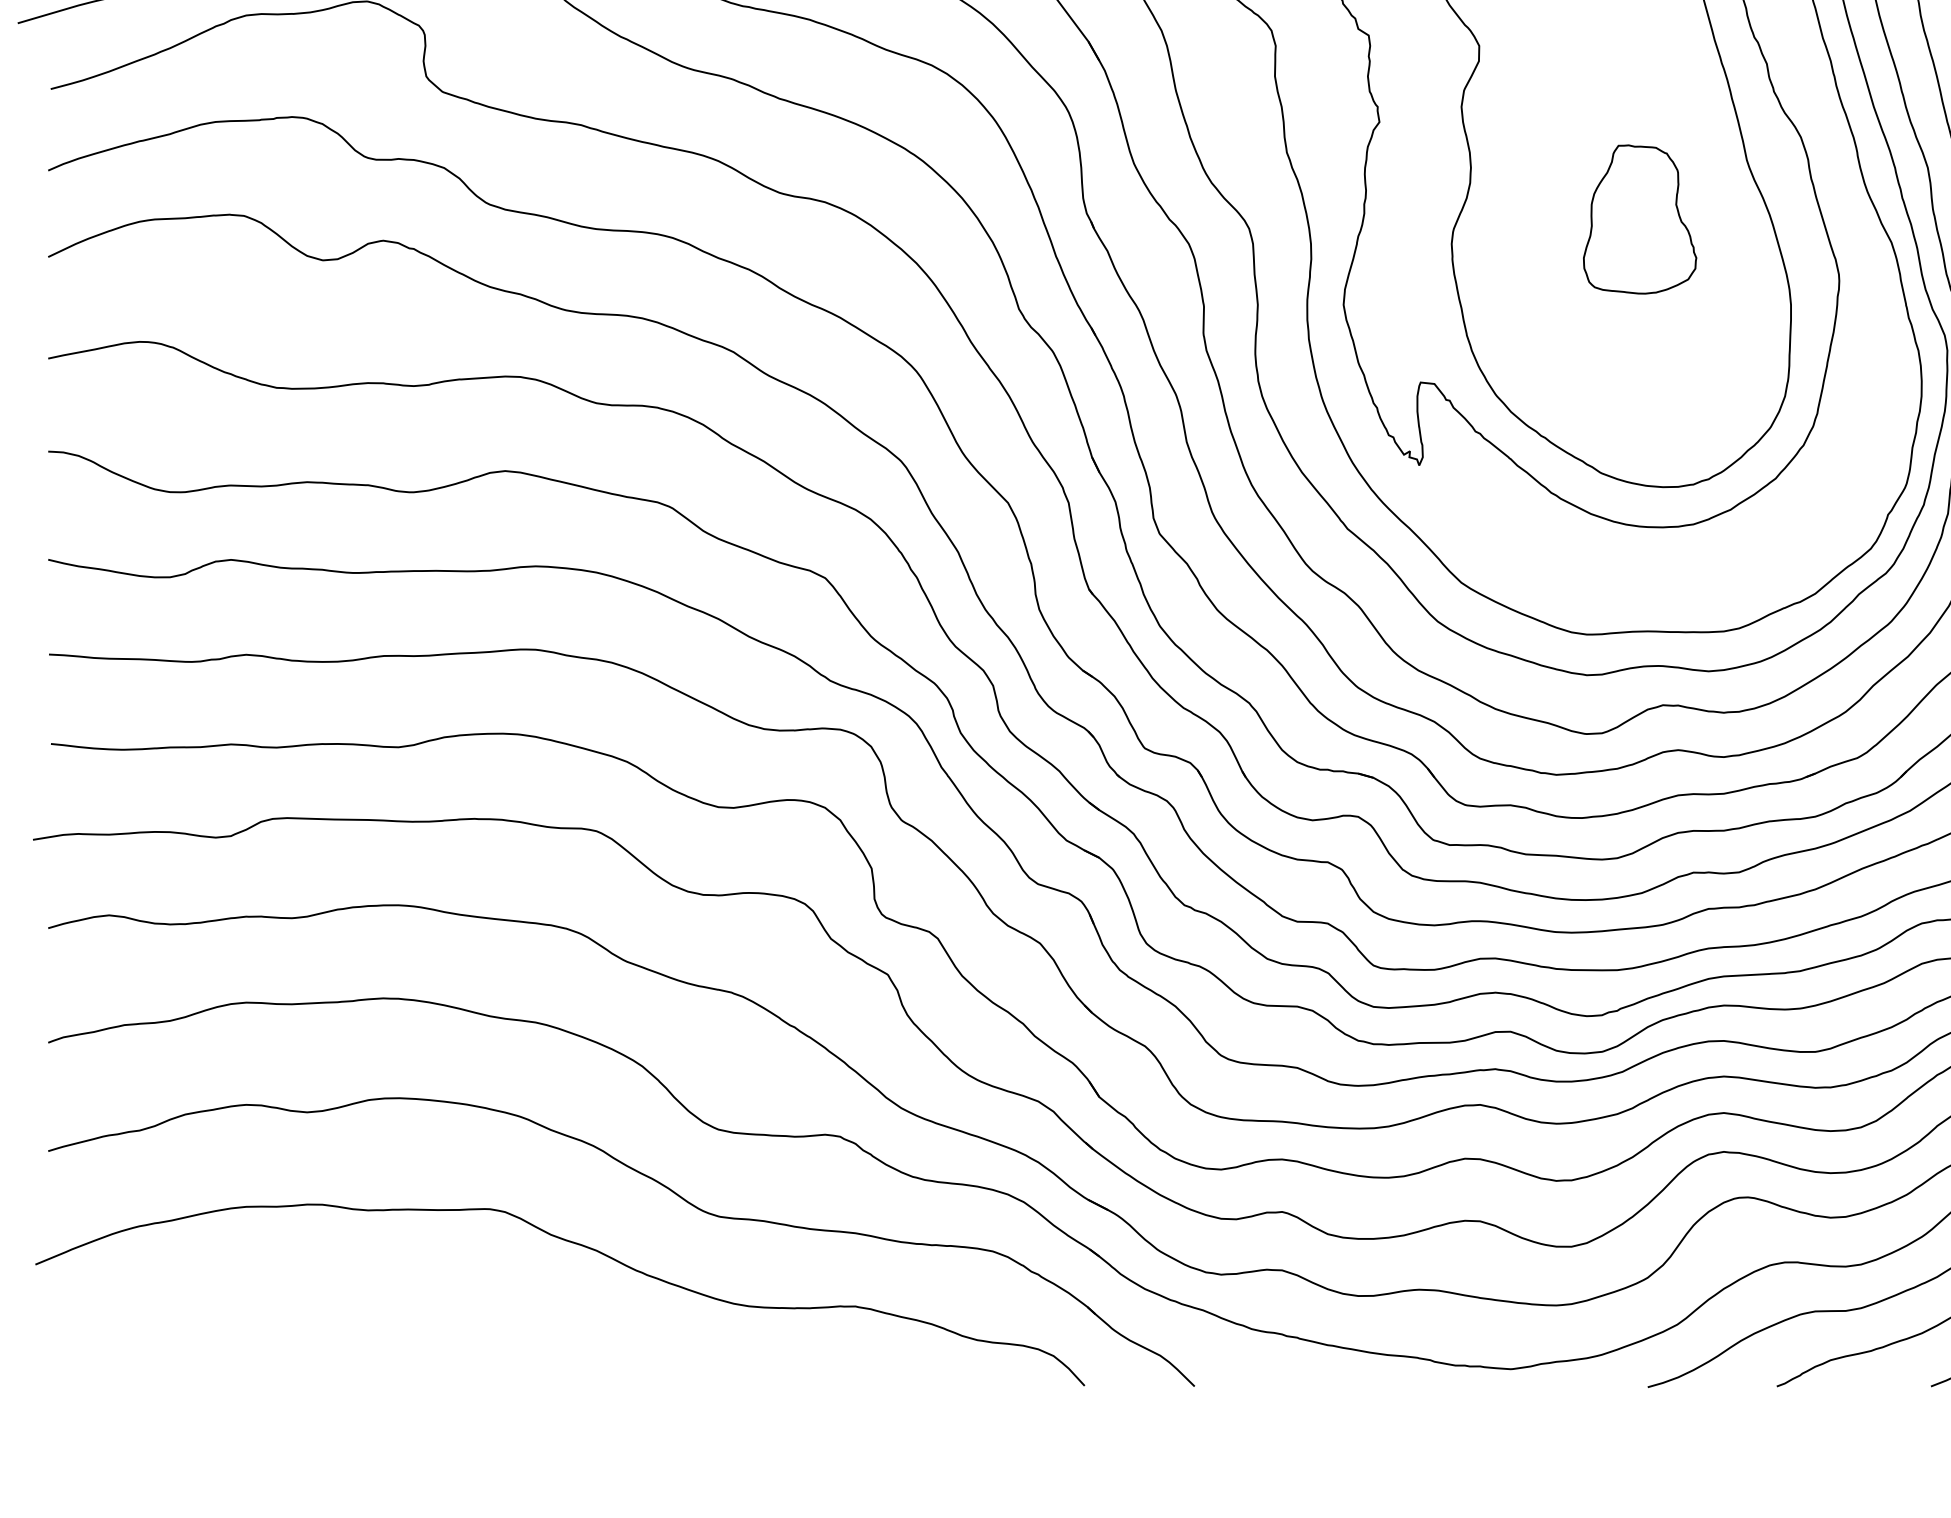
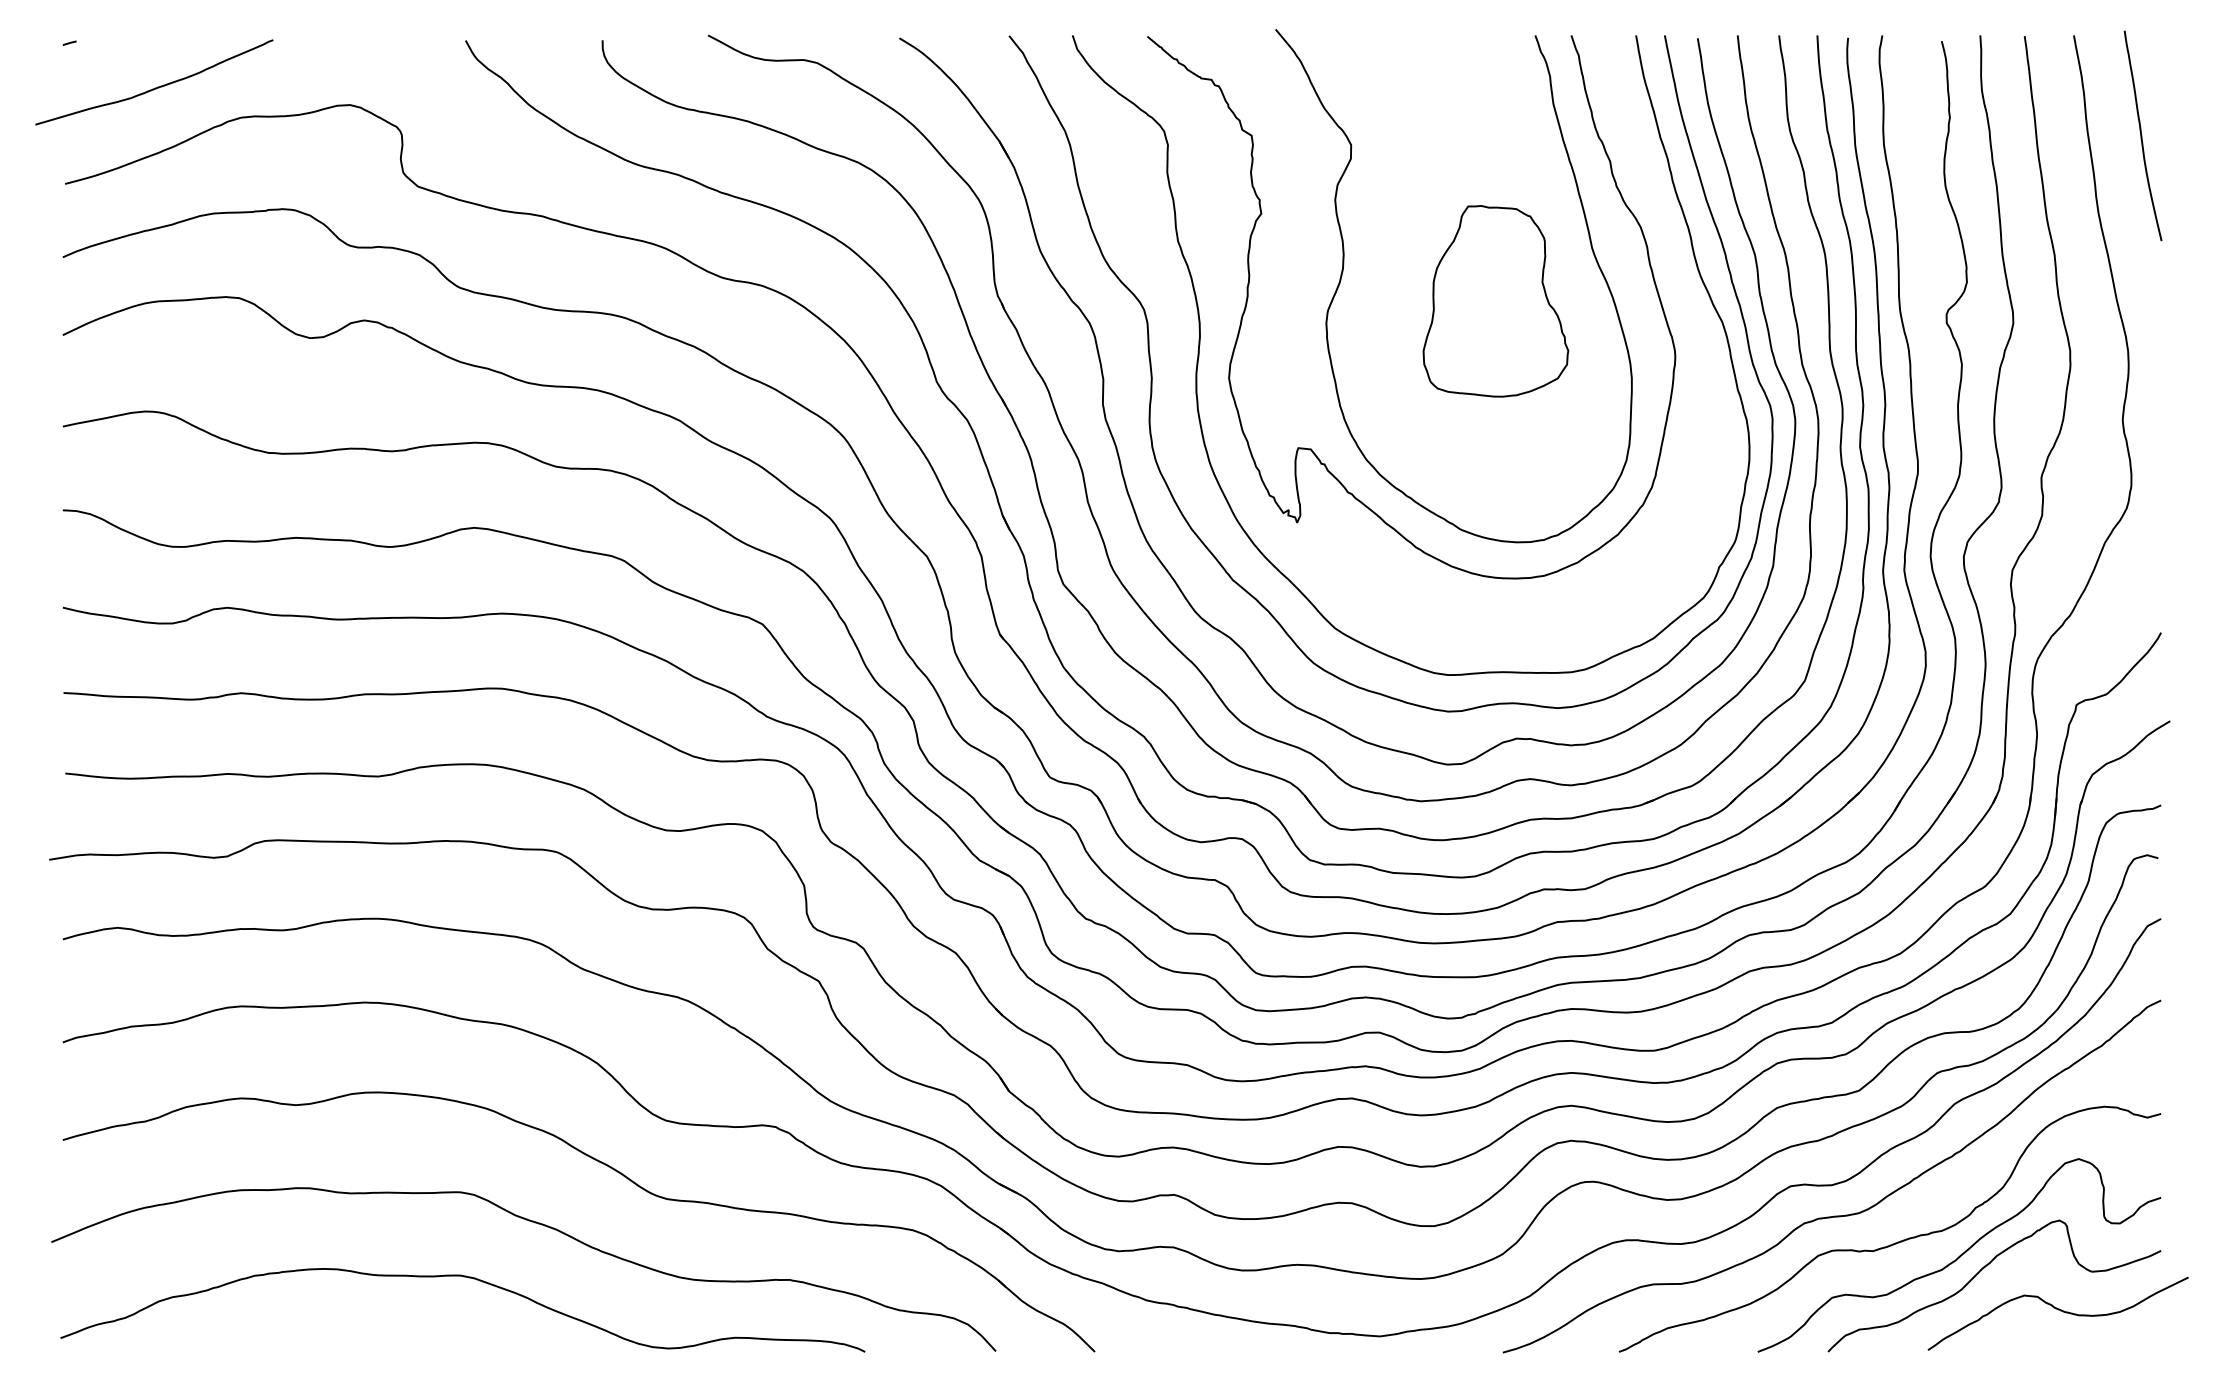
part: (1639, 219) -> (1495, 301), size x1.43
curve: (498, 1304) -> (468, 1278), added

